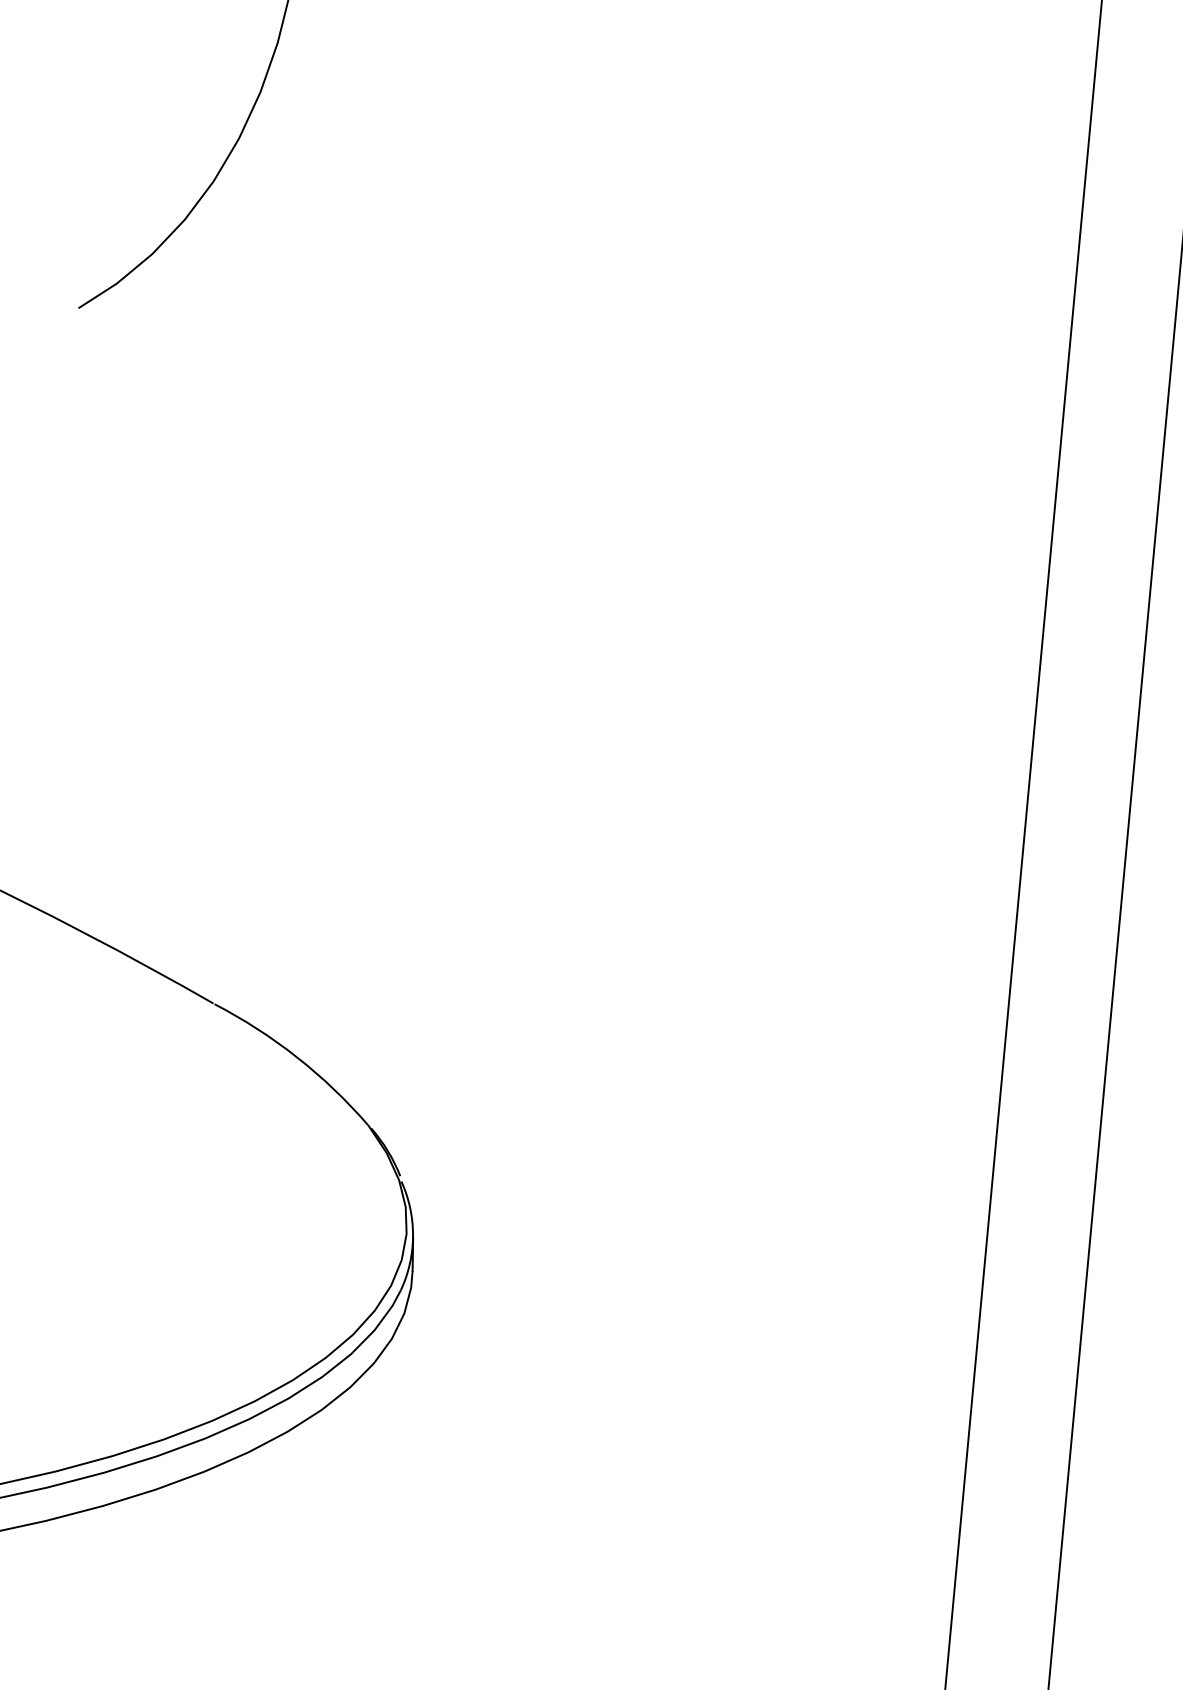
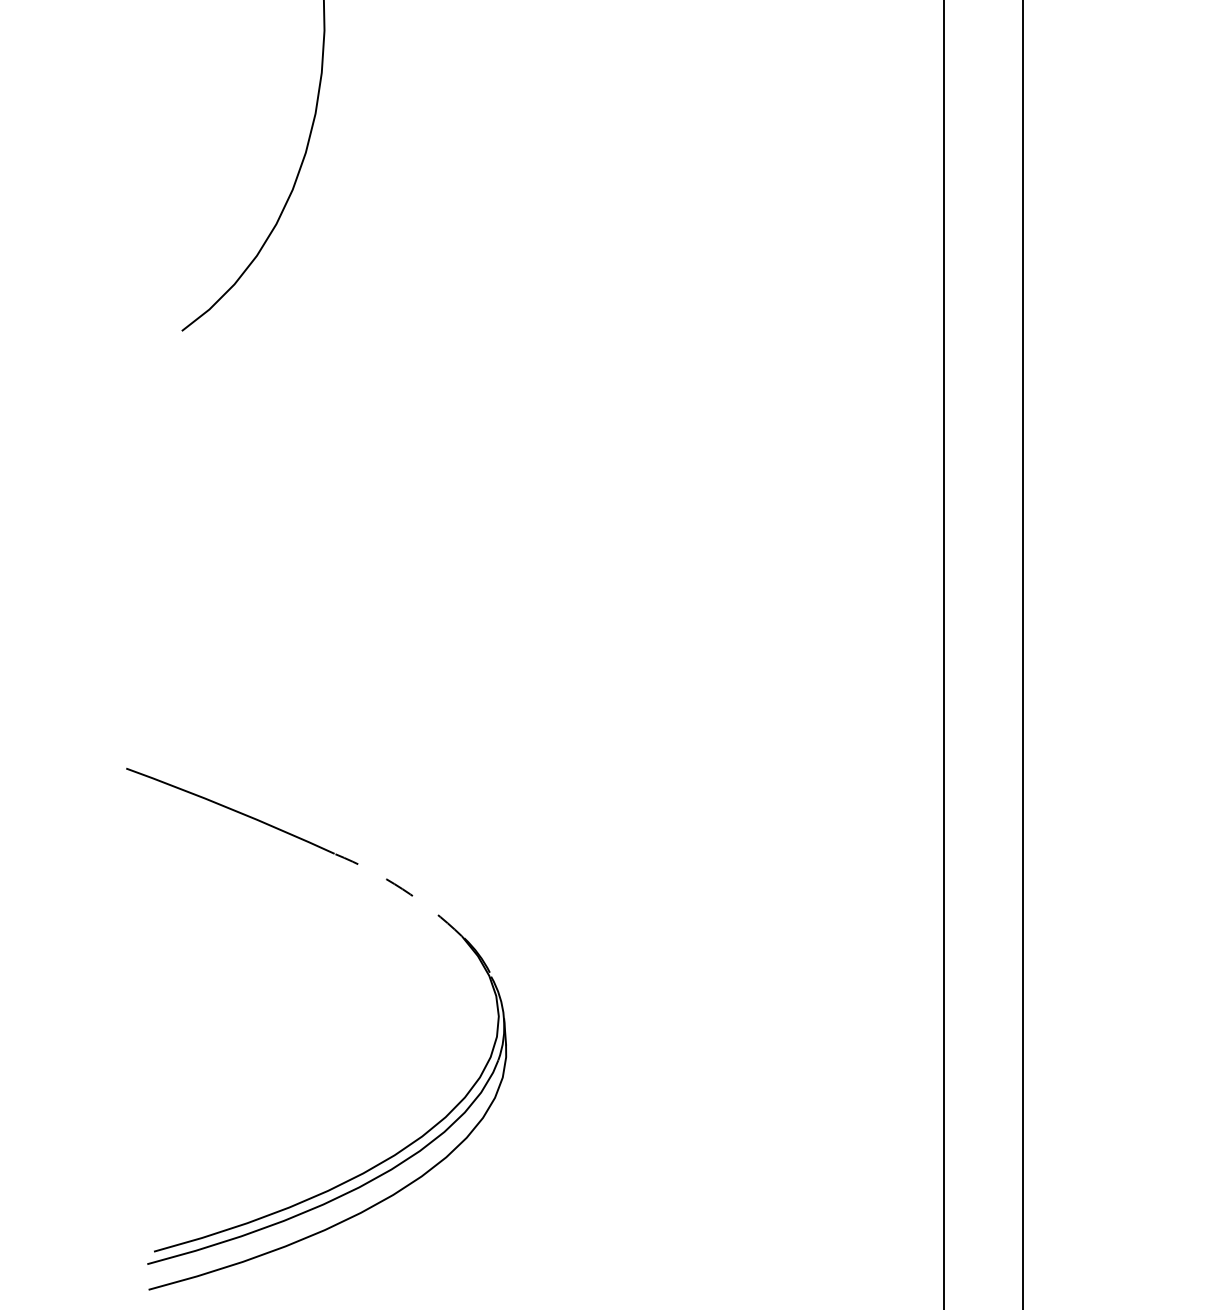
arc: (297, 1057) -> (402, 889), solid -> dashed

